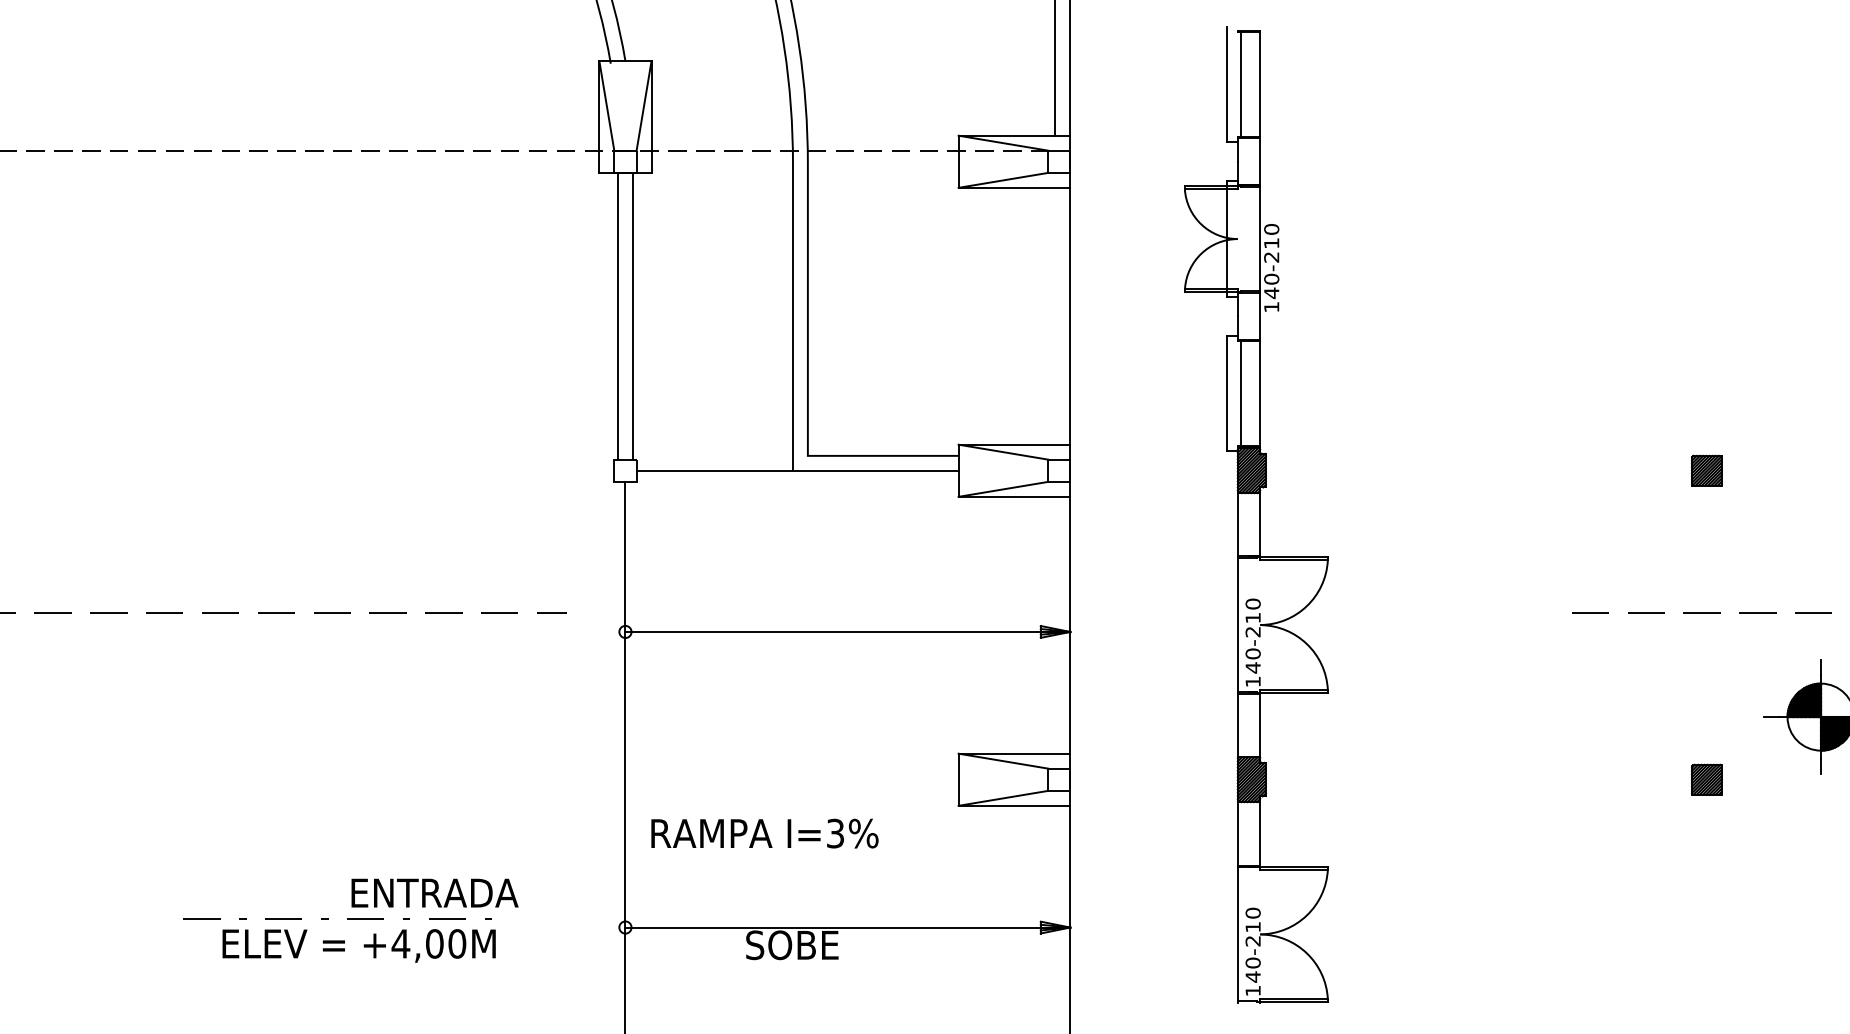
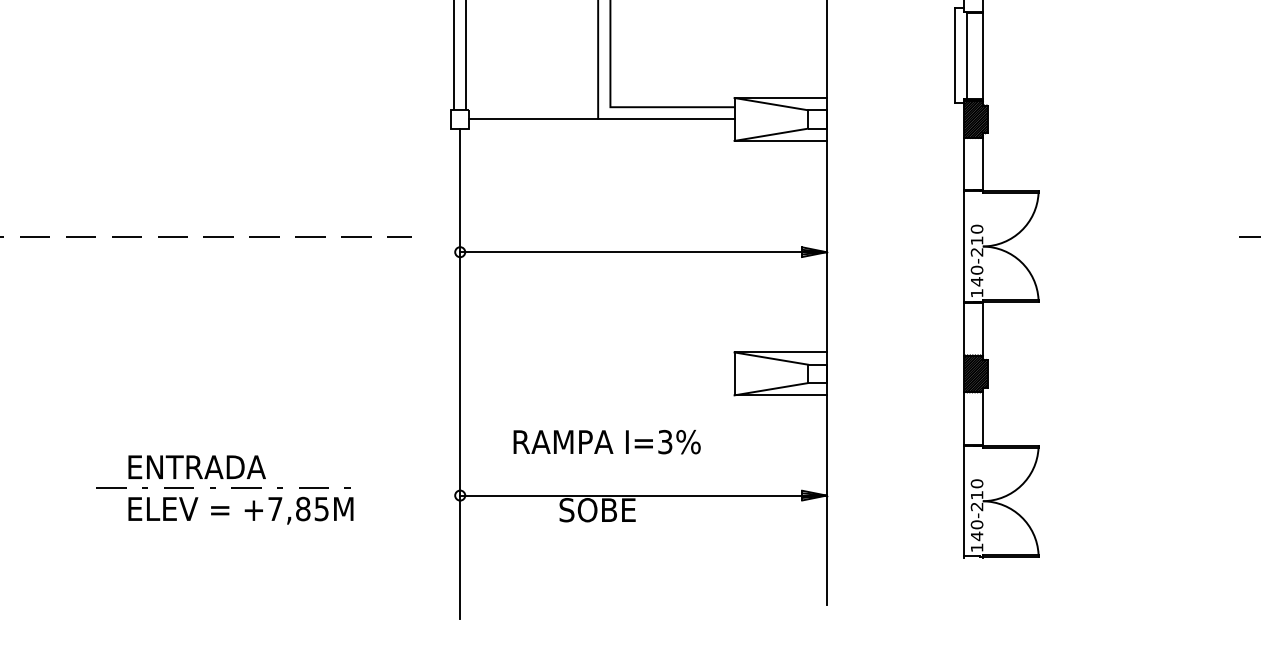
text: (764, 833) -> (606, 442), moved
text: (434, 892) -> (196, 466), moved
text: (428, 943) -> (298, 508), +4,00M -> +7,85M

